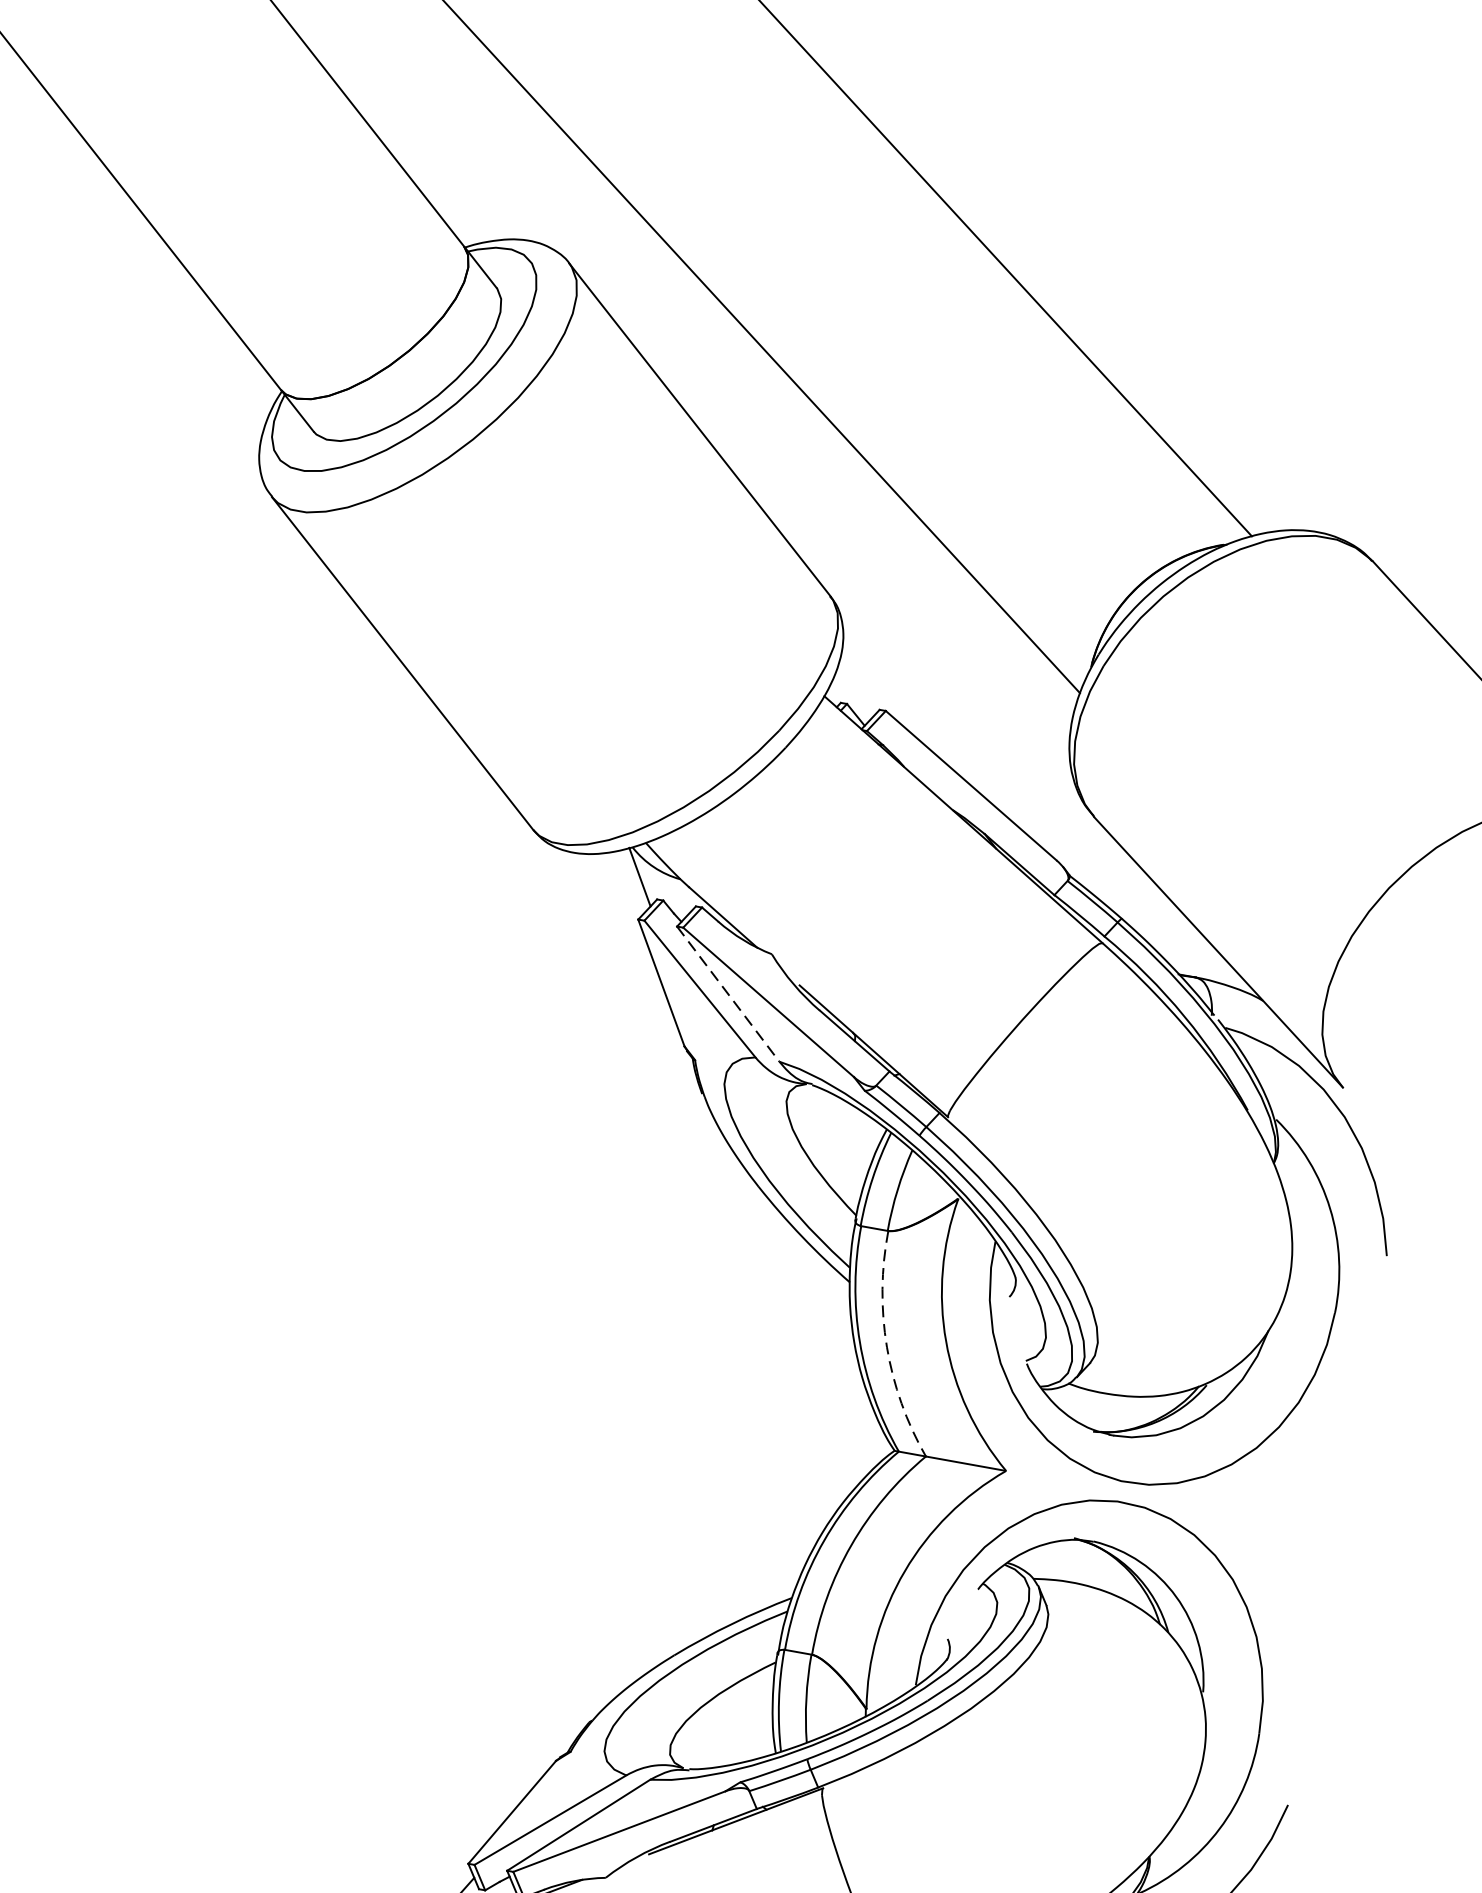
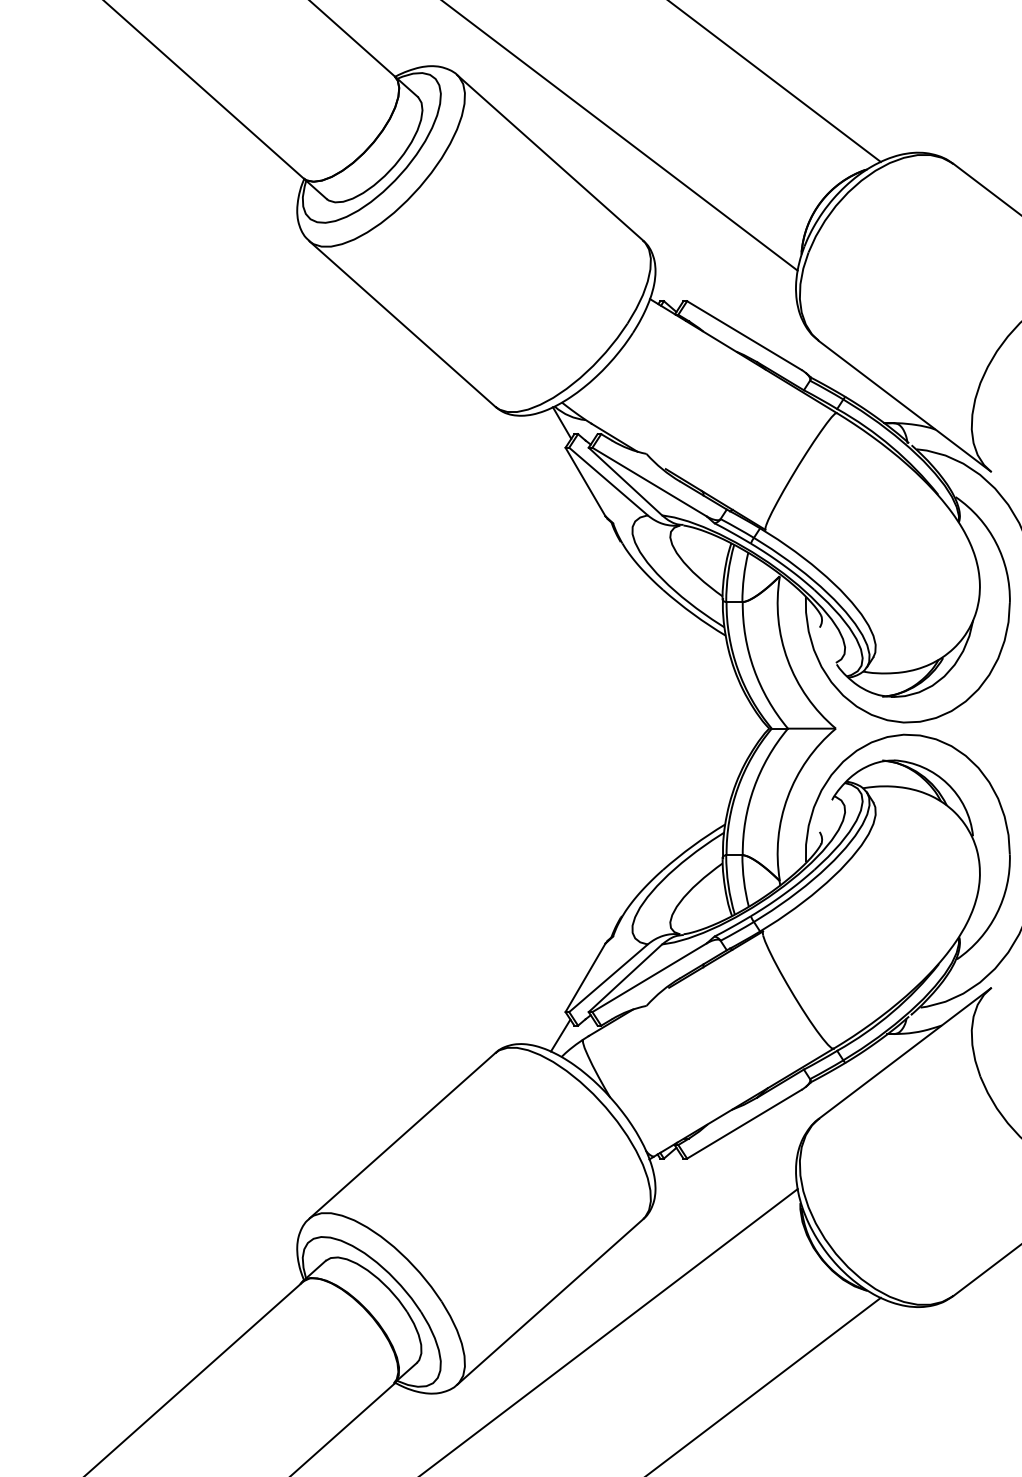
line: (728, 994) -> (625, 481), dashed -> solid
arc: (887, 1347) -> (754, 669), dashed -> solid

